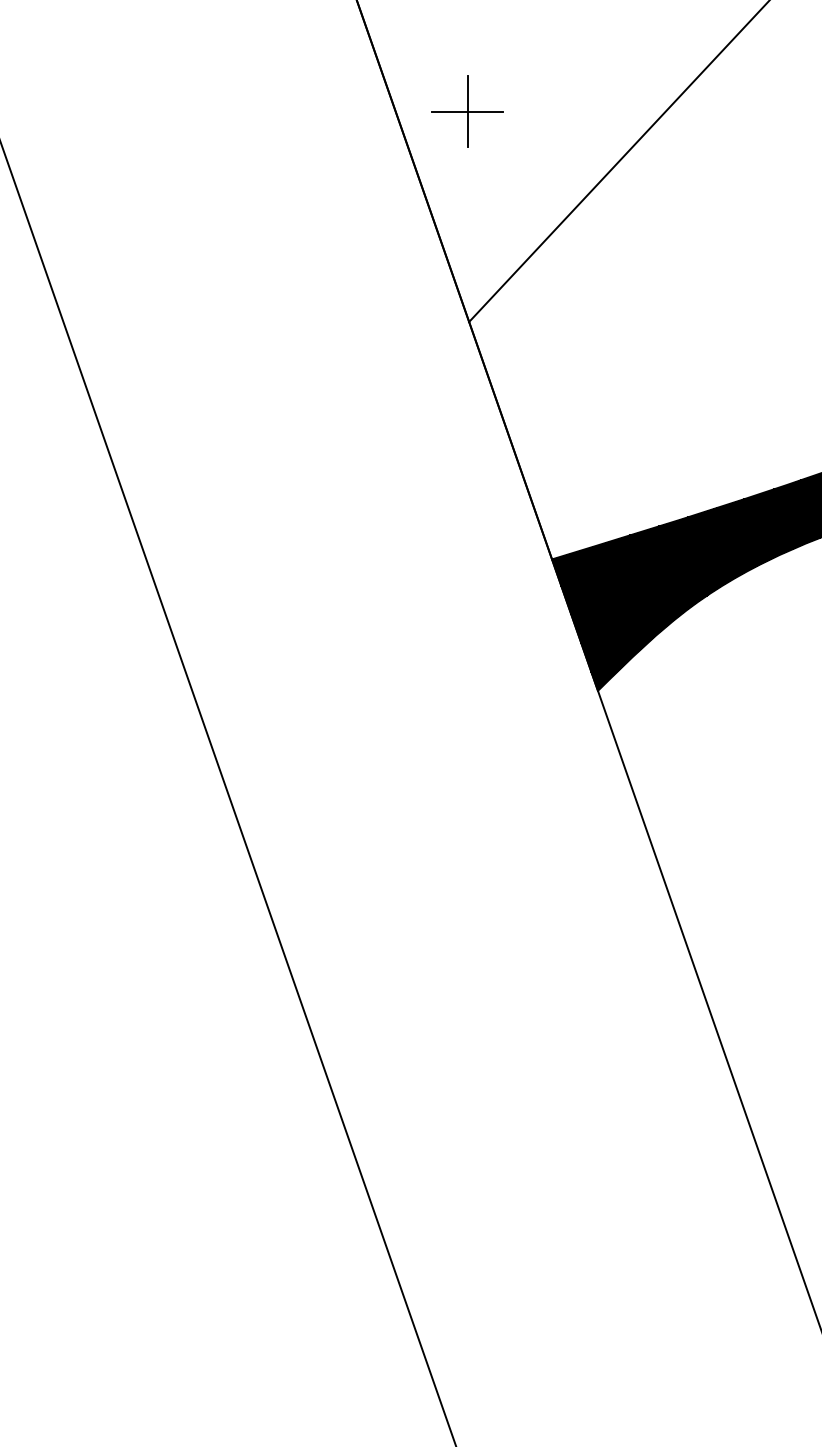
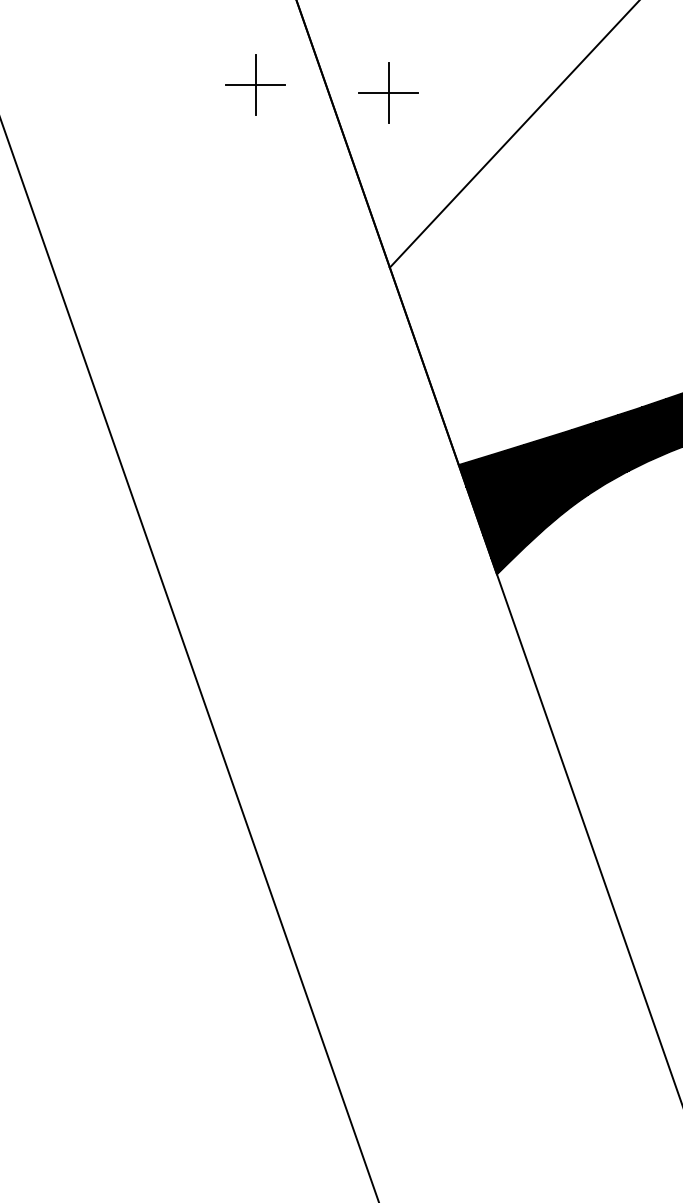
part: (307, 102) -> (255, 85), added

